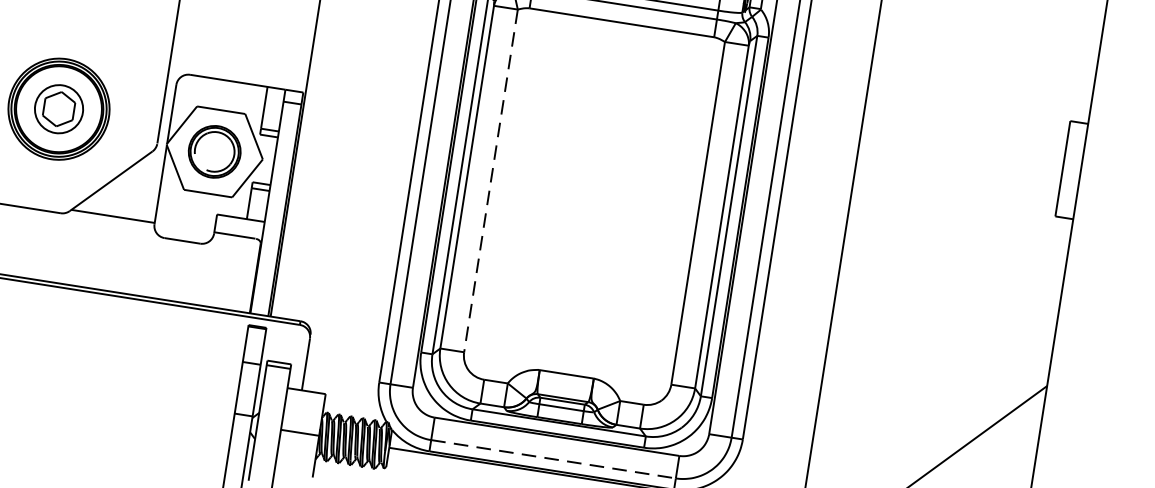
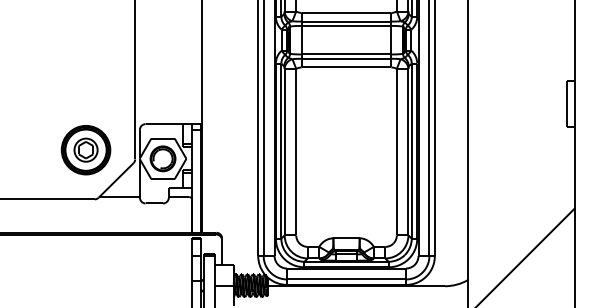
line: (491, 181) -> (296, 152), dashed -> solid
line: (555, 459) -> (347, 279), dashed -> solid

